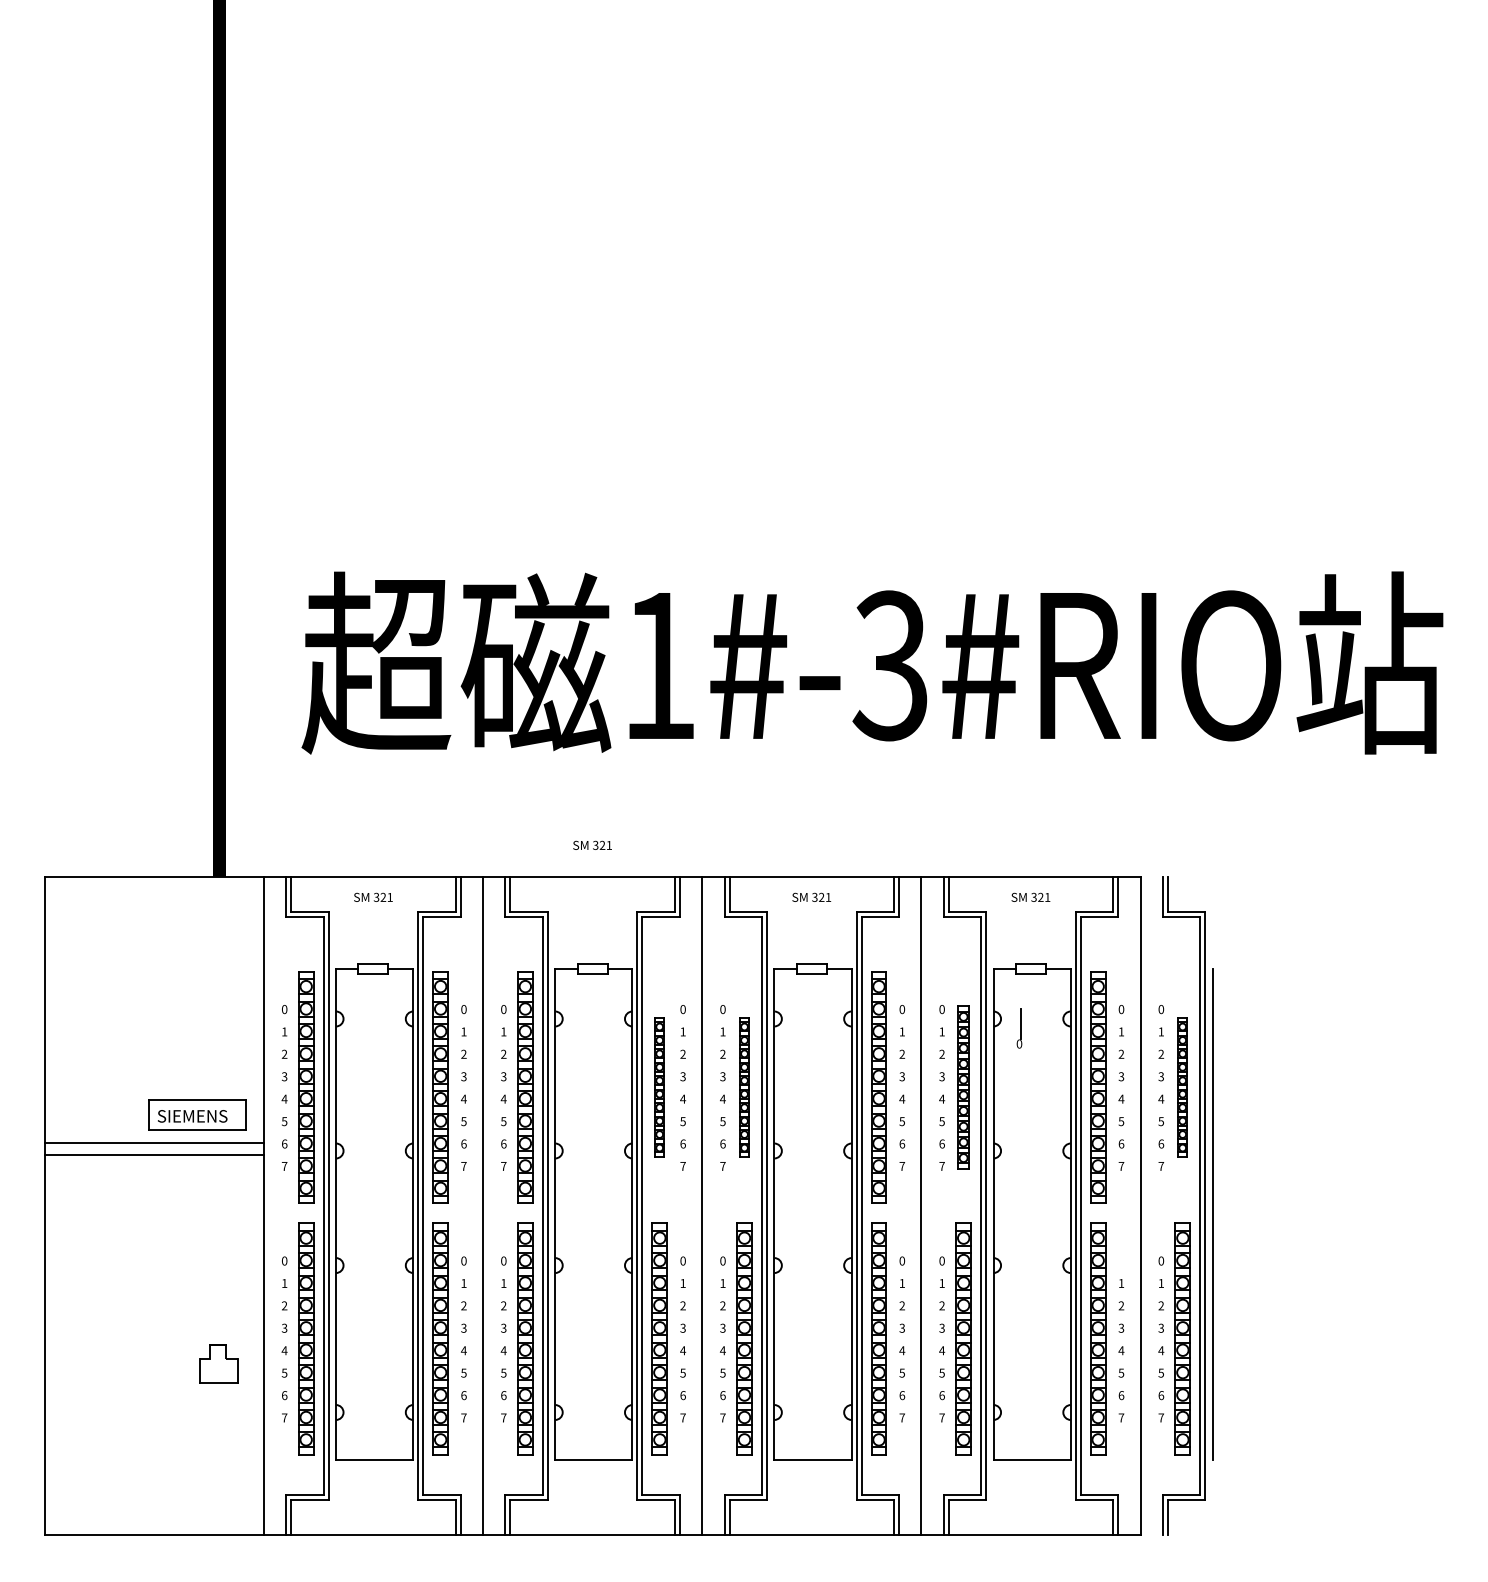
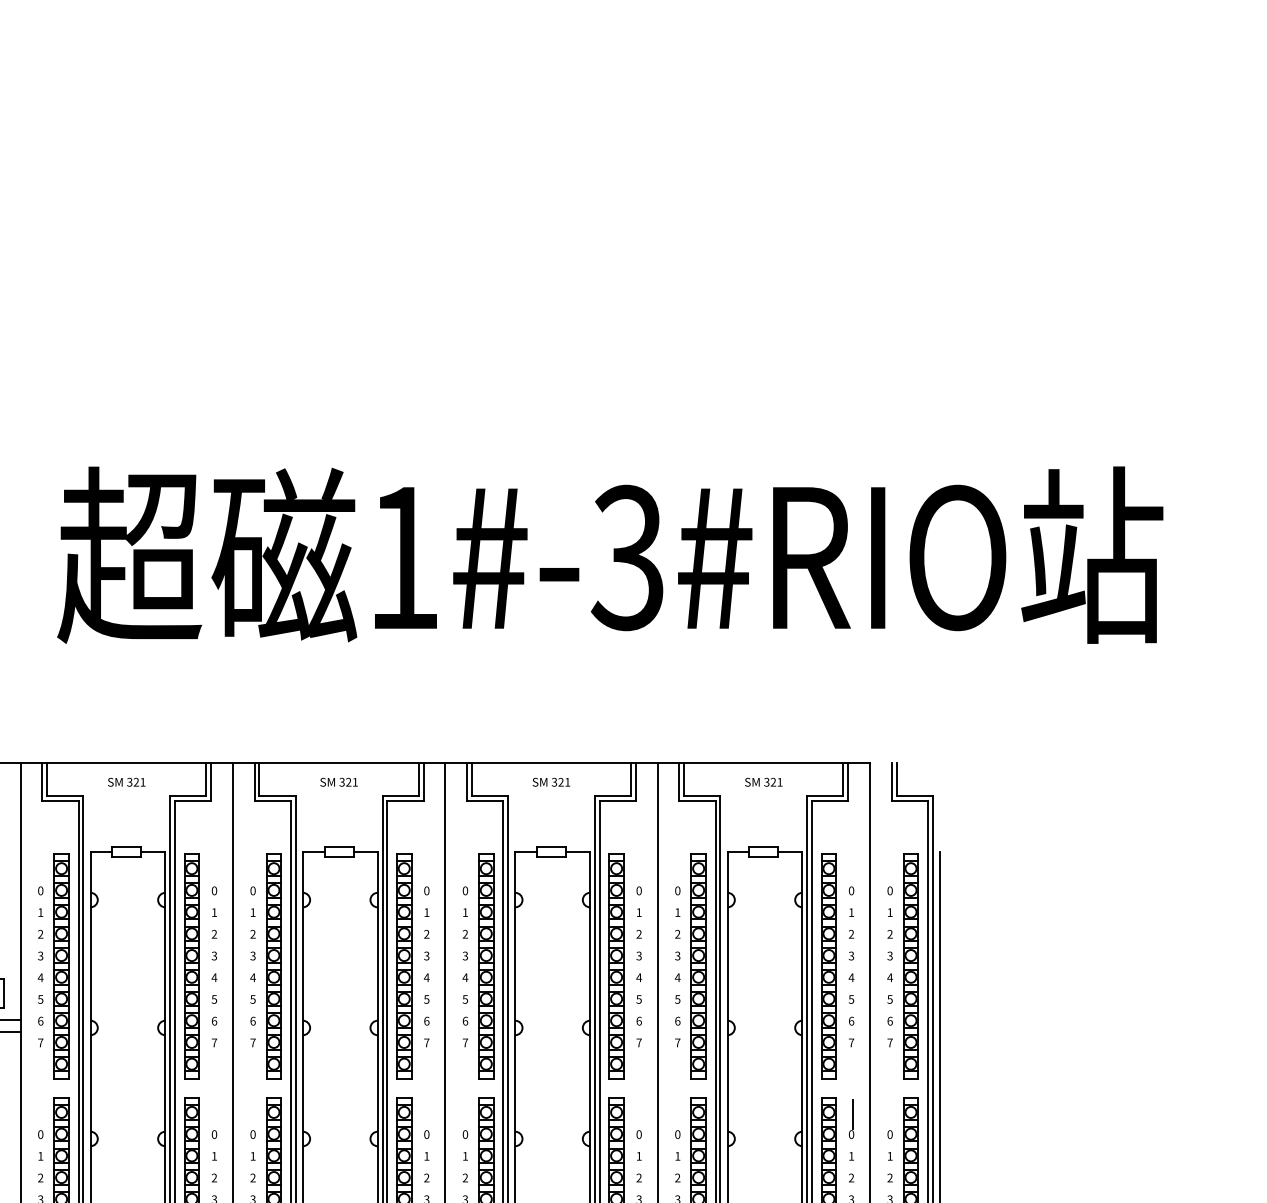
text: (592, 844) -> (339, 781), moved
part: (1019, 1028) -> (851, 1119), moved
part: (659, 1087) -> (403, 966), size x1.67
part: (744, 1087) -> (486, 966), size x1.67
part: (963, 1087) -> (698, 966), size x1.43
part: (1182, 1087) -> (910, 966), size x1.67

